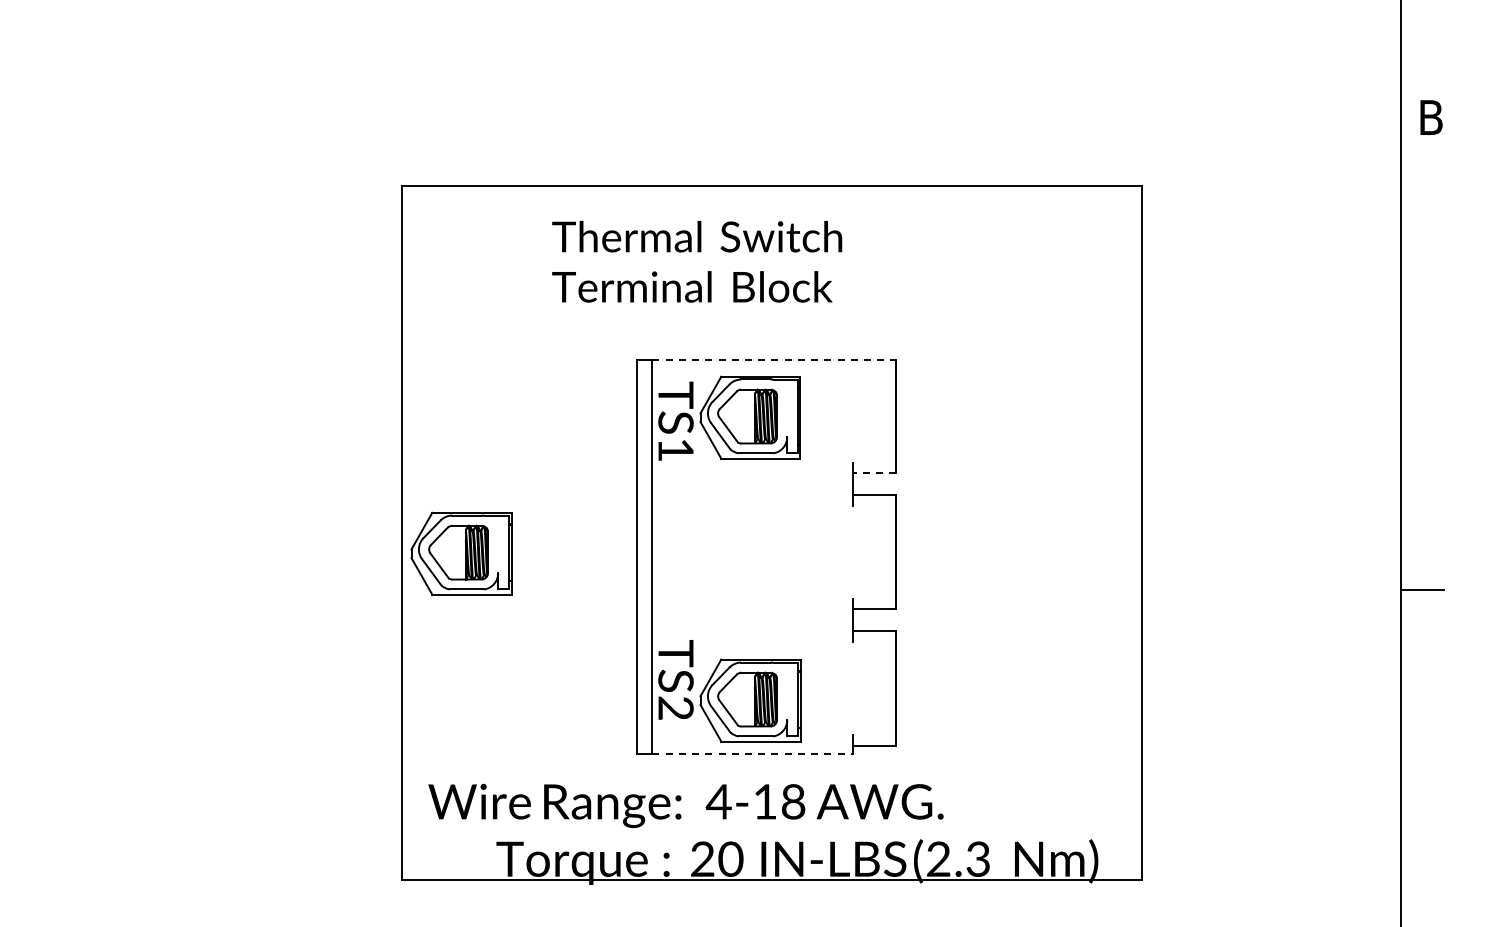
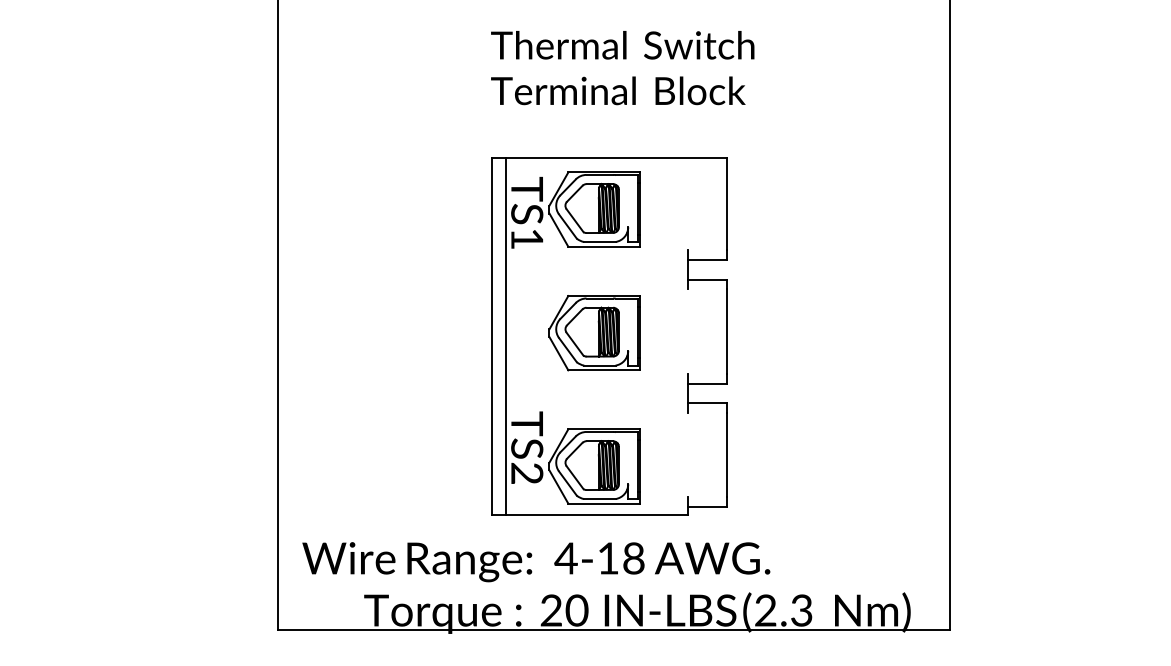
text: (697, 261) -> (623, 67), moved
line: (774, 360) -> (616, 157), dashed -> solid
line: (874, 473) -> (707, 260), dashed -> solid
part: (461, 553) -> (594, 332), moved
line: (753, 754) -> (597, 515), dashed -> solid

